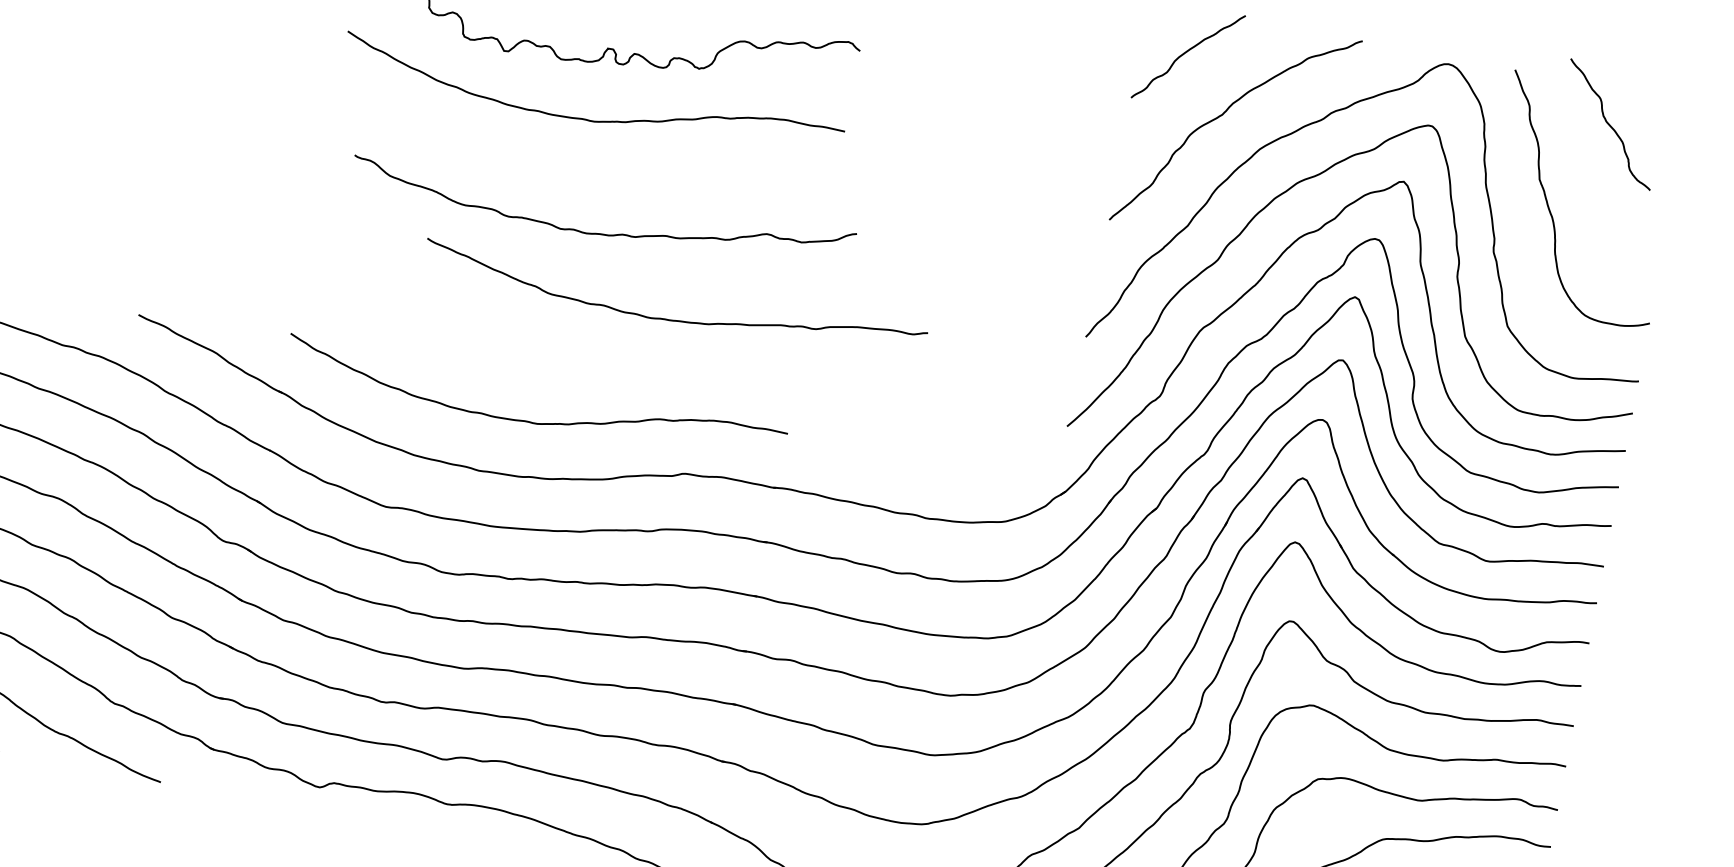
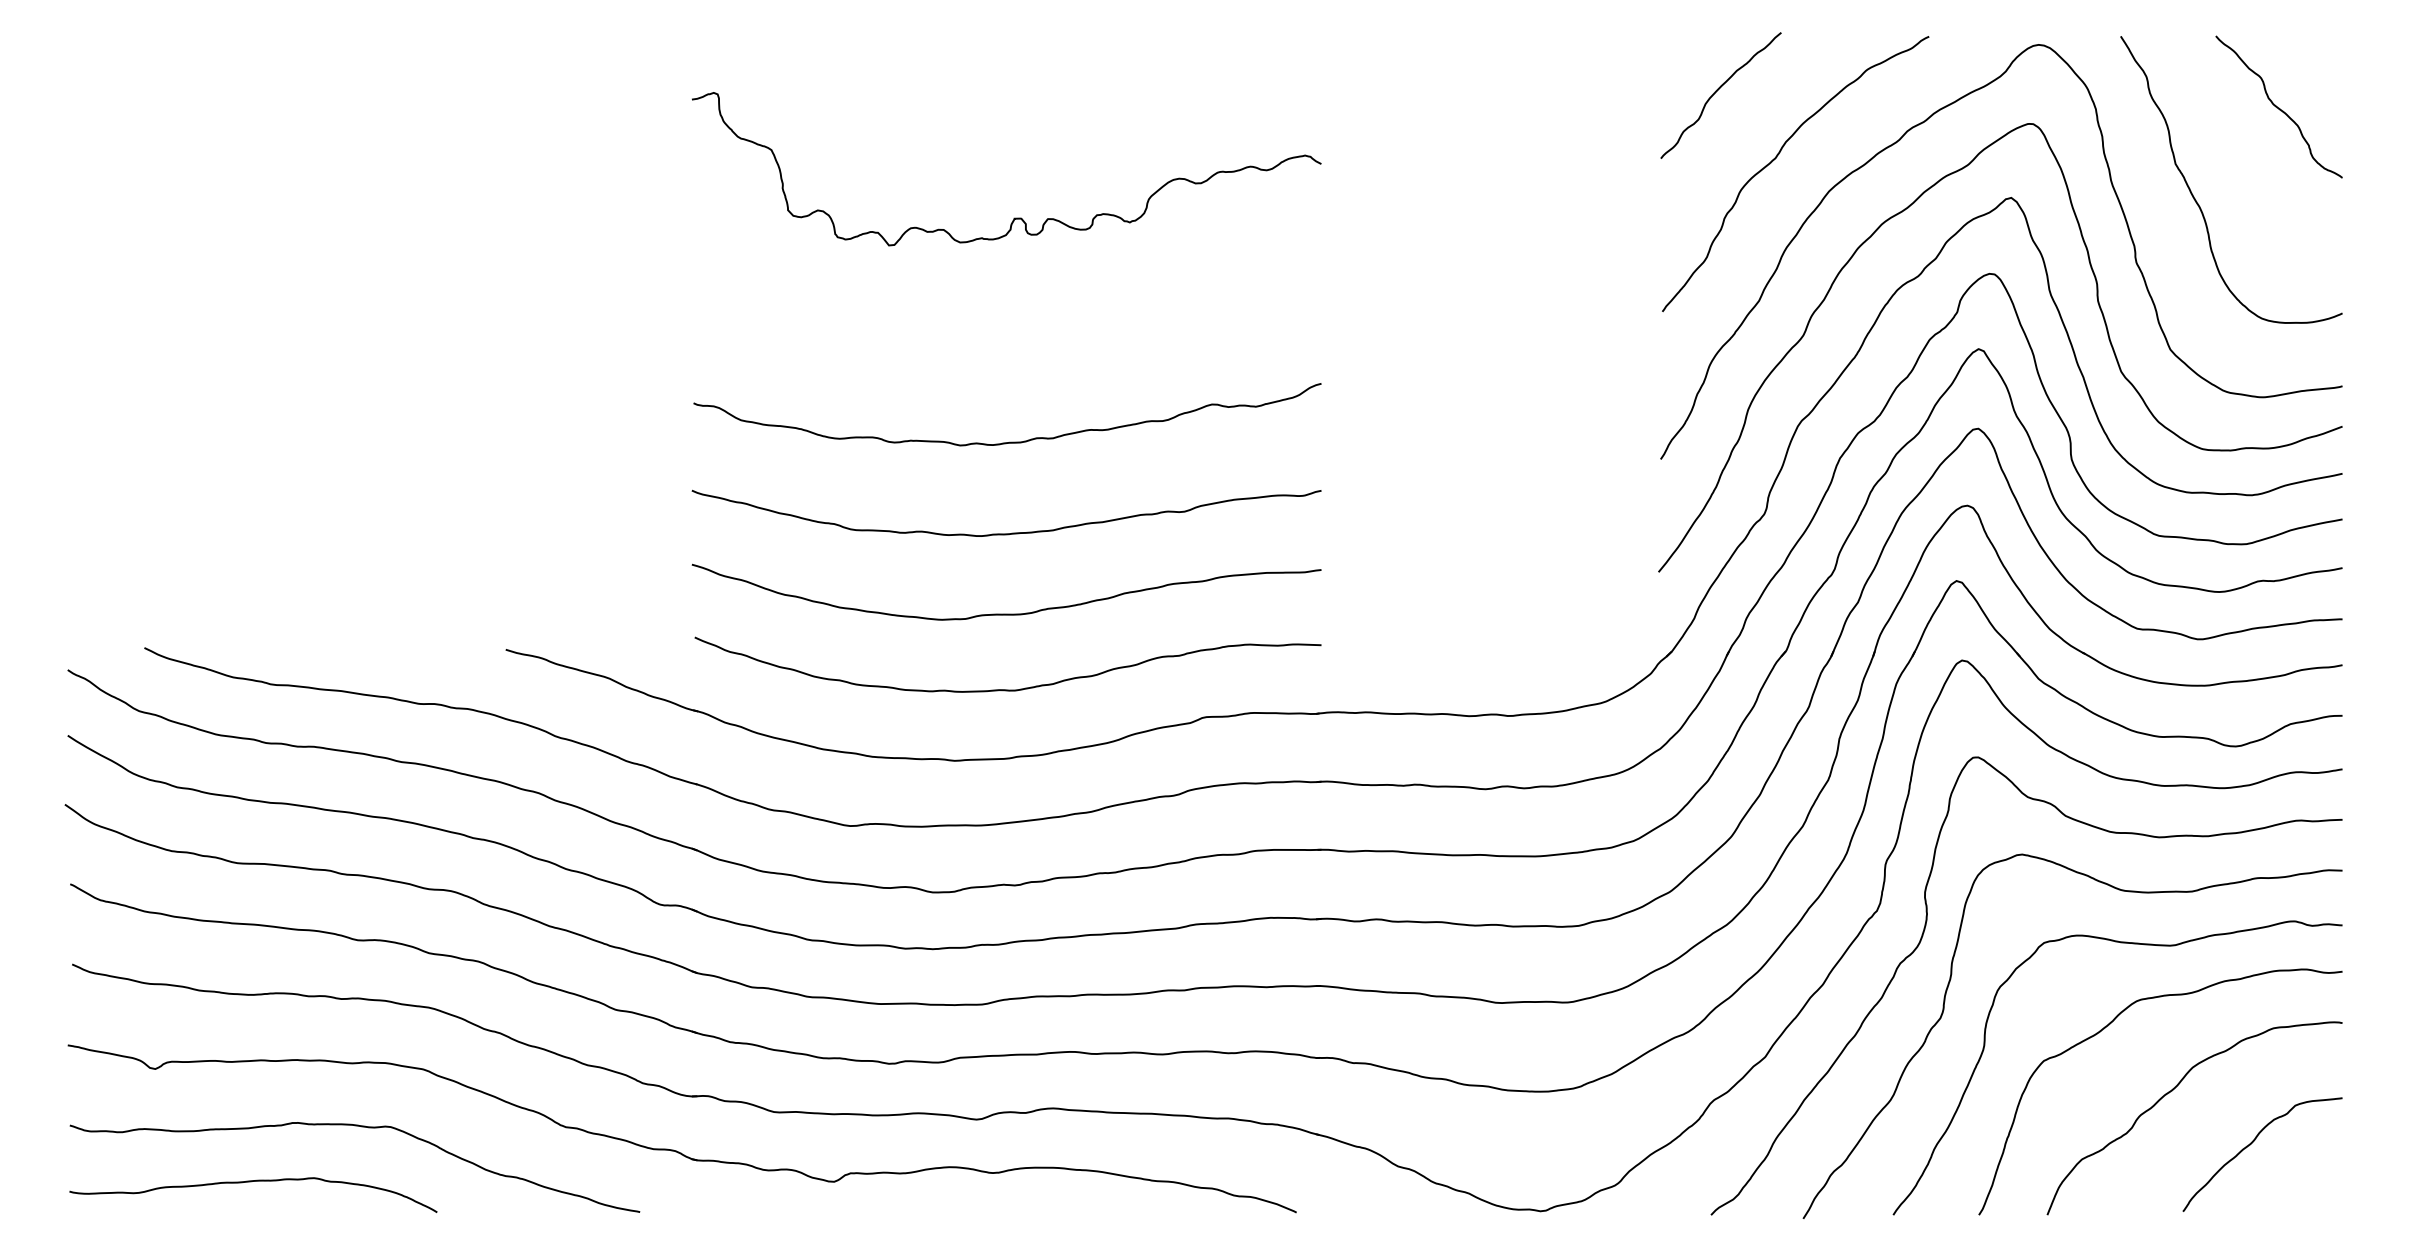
curve: (588, 119) -> (1007, 309), removed
curve: (1609, 123) -> (2277, 106), moved
curve: (600, 233) -> (1009, 441), moved
curve: (676, 319) -> (1012, 532), moved
curve: (542, 361) -> (1006, 613), added

